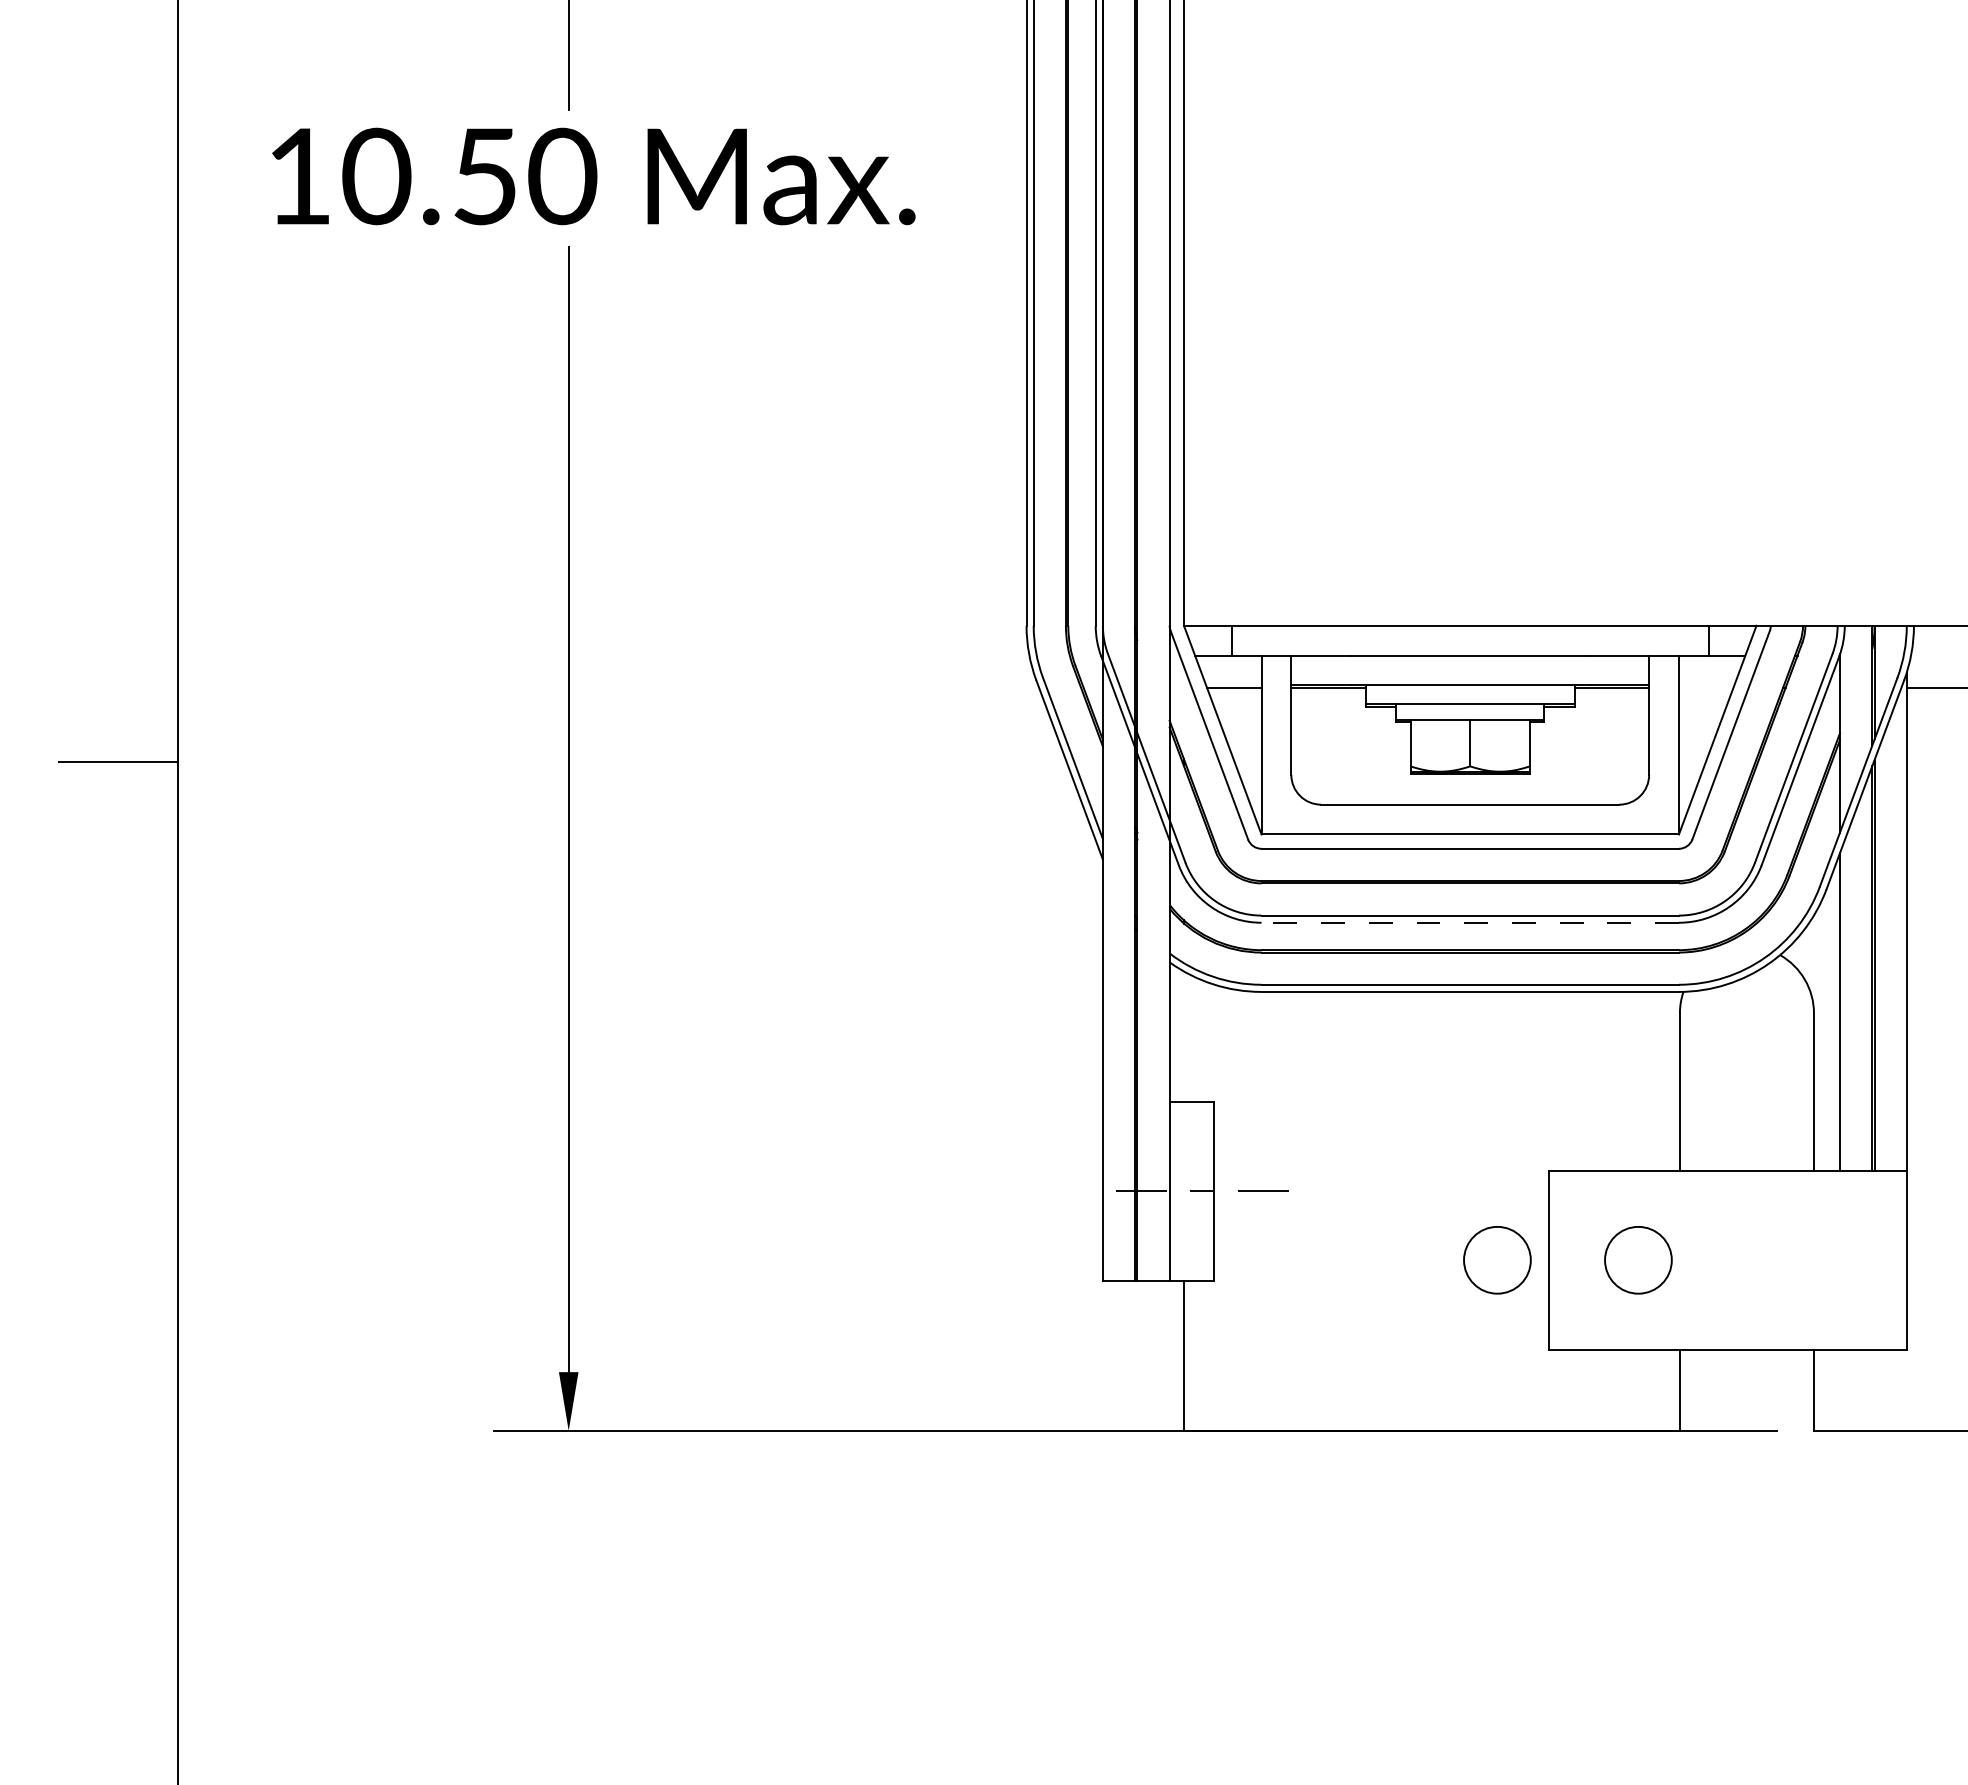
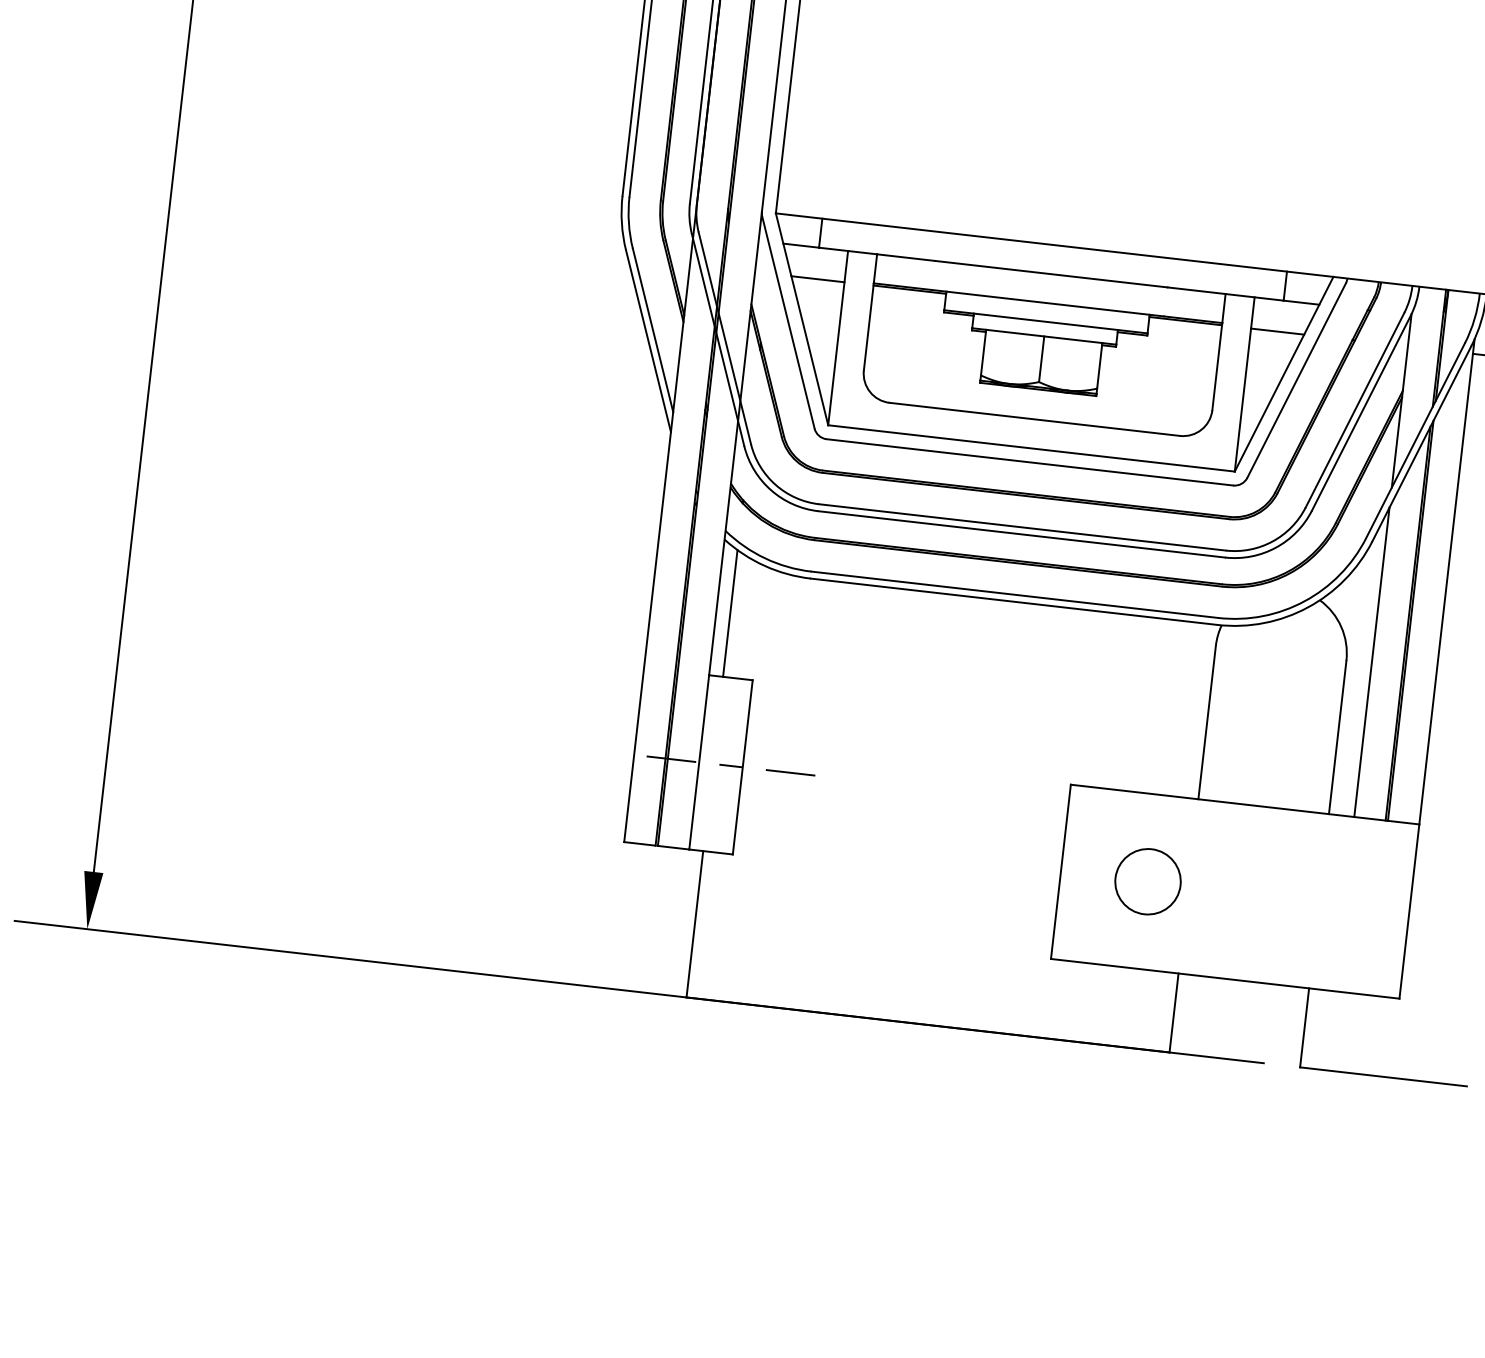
line: (1705, 687) -> (1276, 331), added
line: (1470, 922) -> (1021, 534), dashed -> solid
line: (1183, 1036) -> (729, 613), added
circle: (1497, 1260) -> (1010, 866), removed

